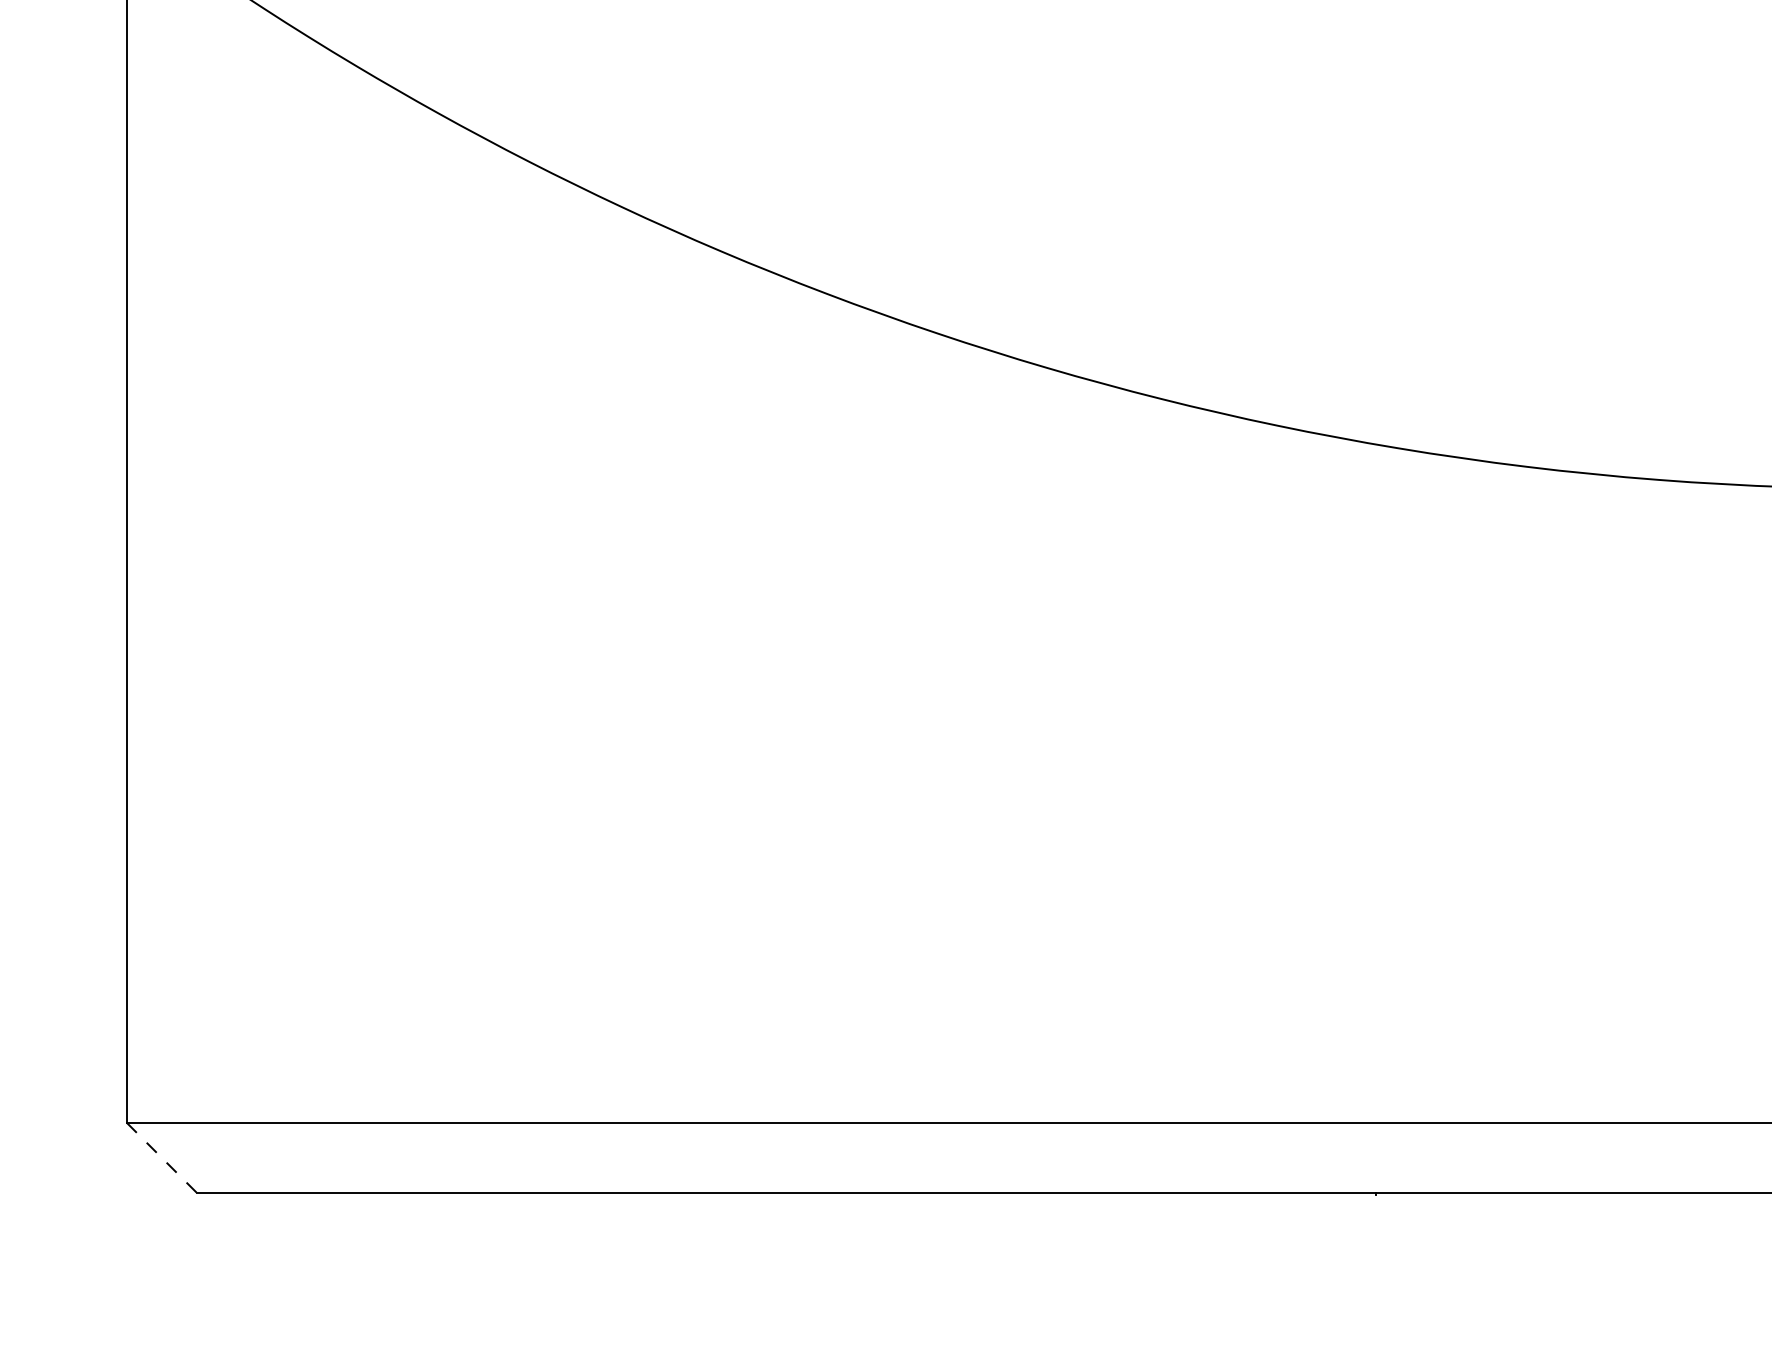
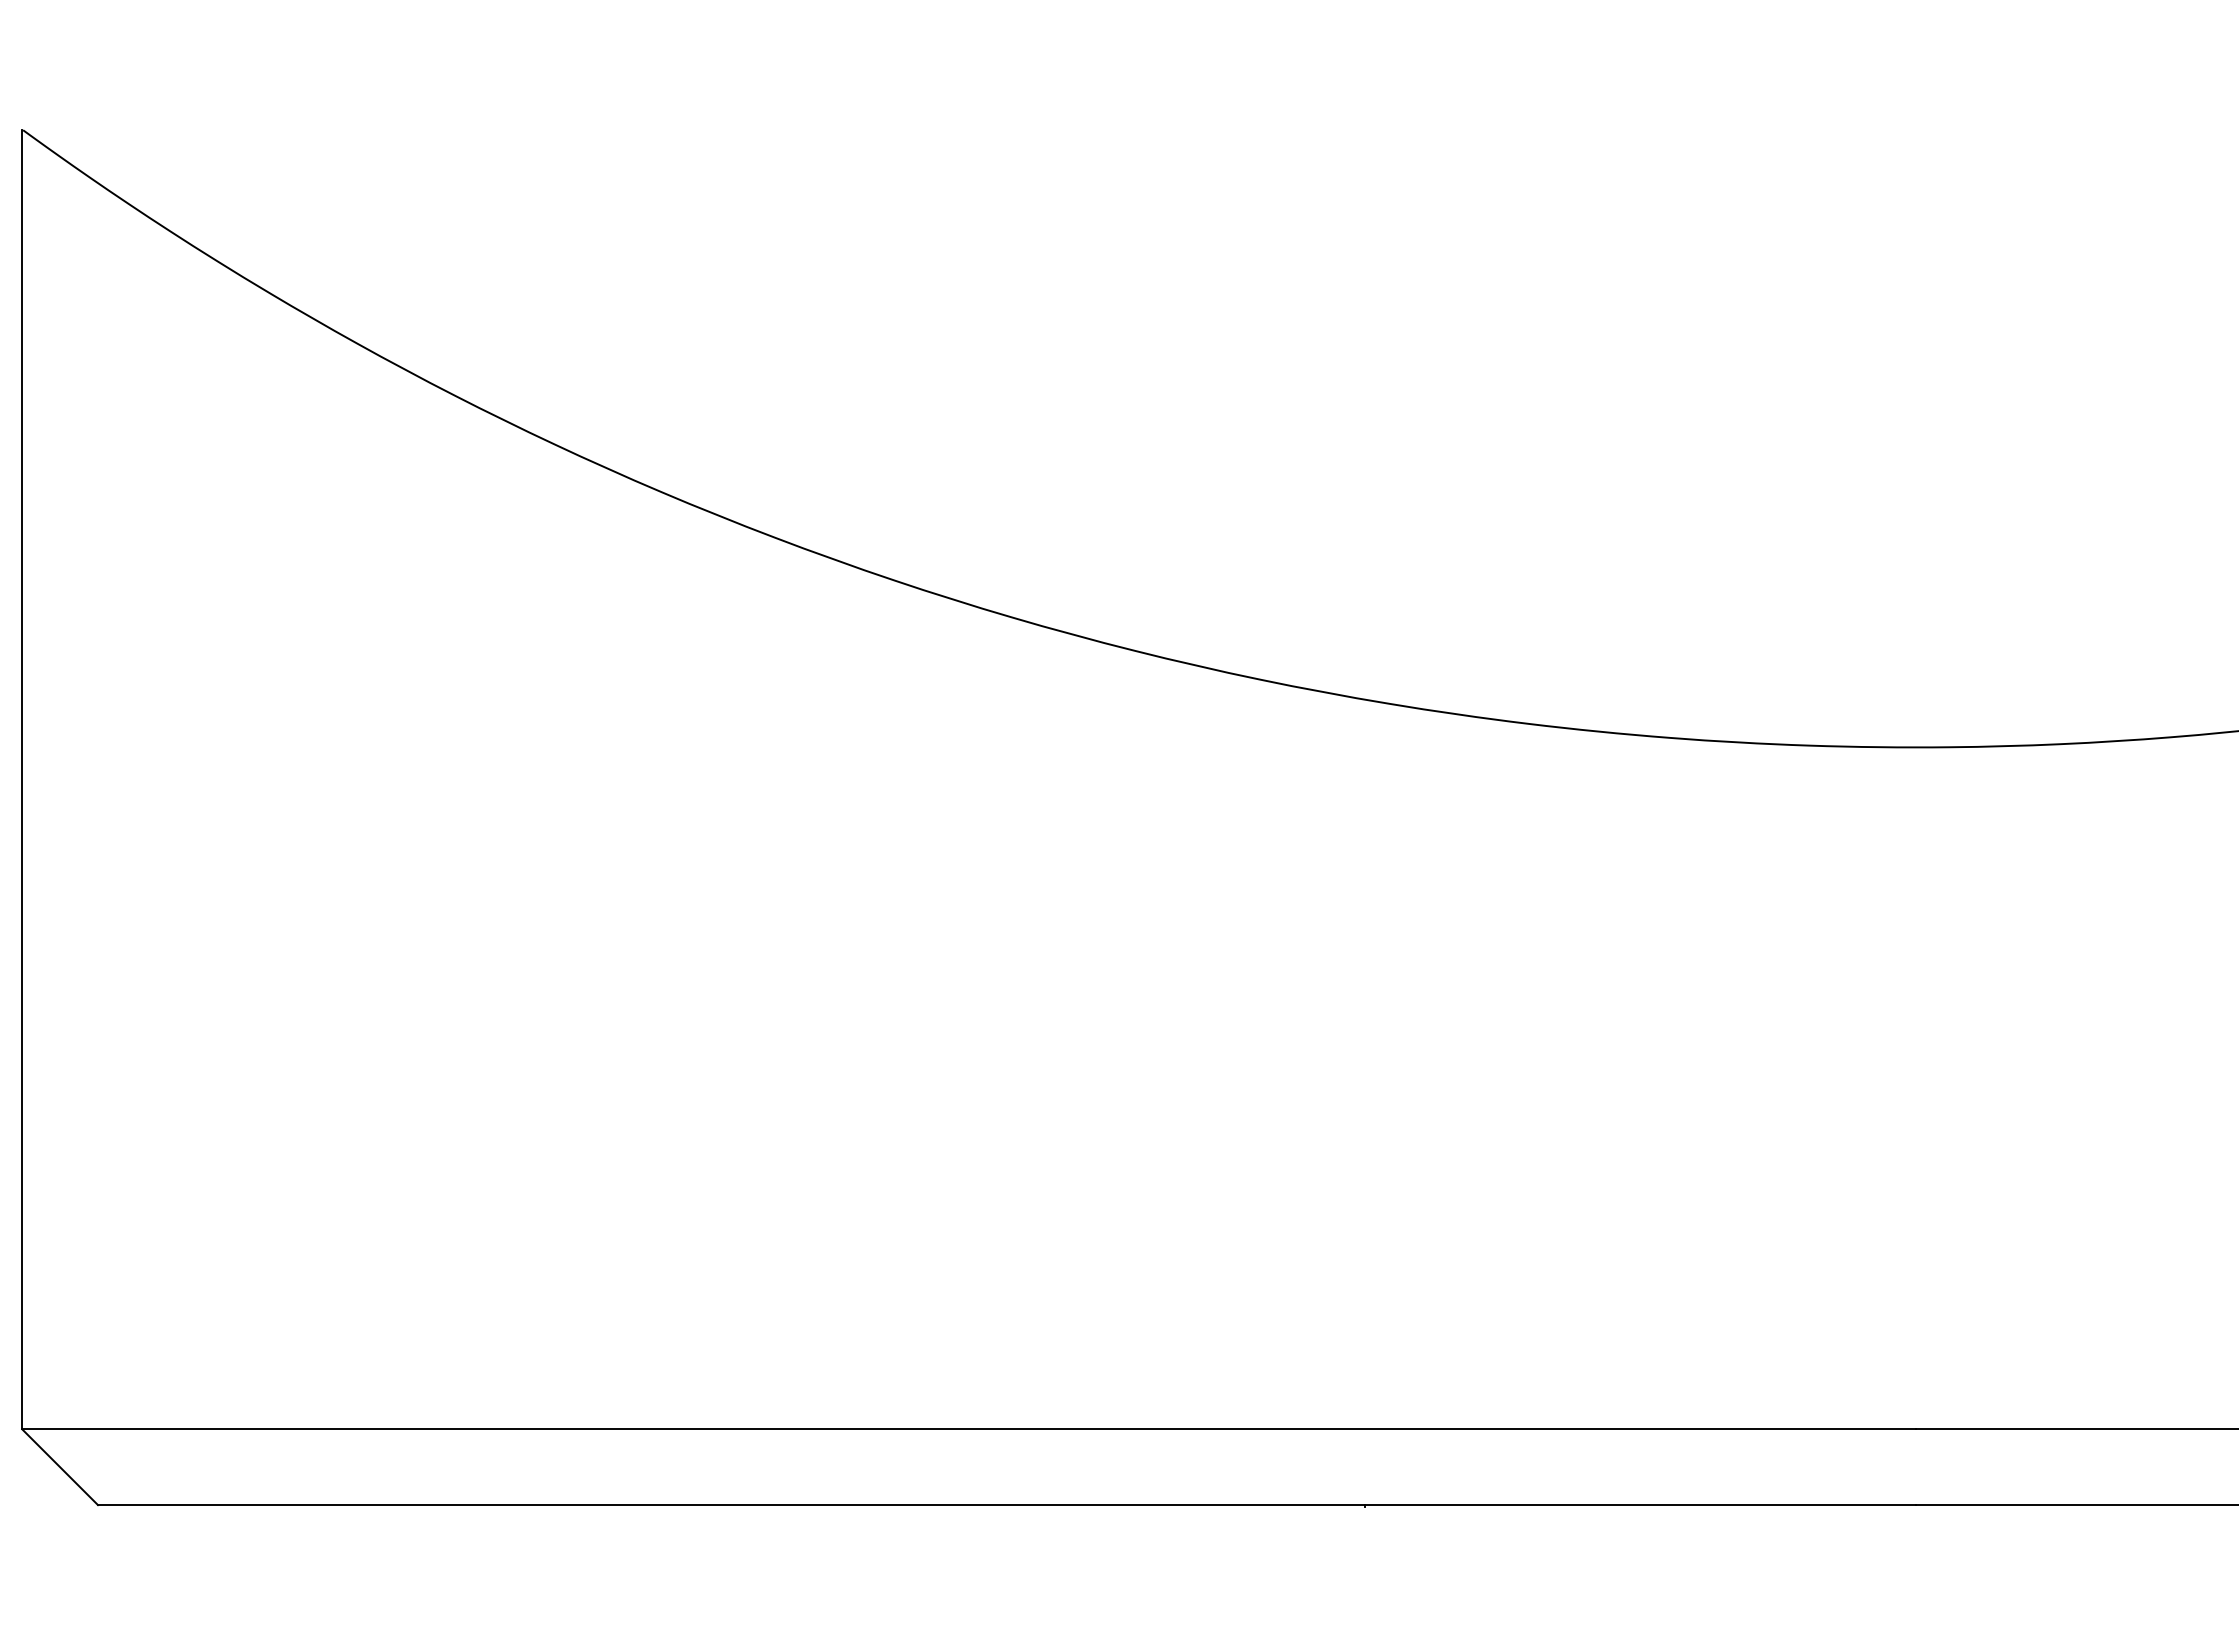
line: (162, 1158) -> (60, 1467), dashed -> solid

